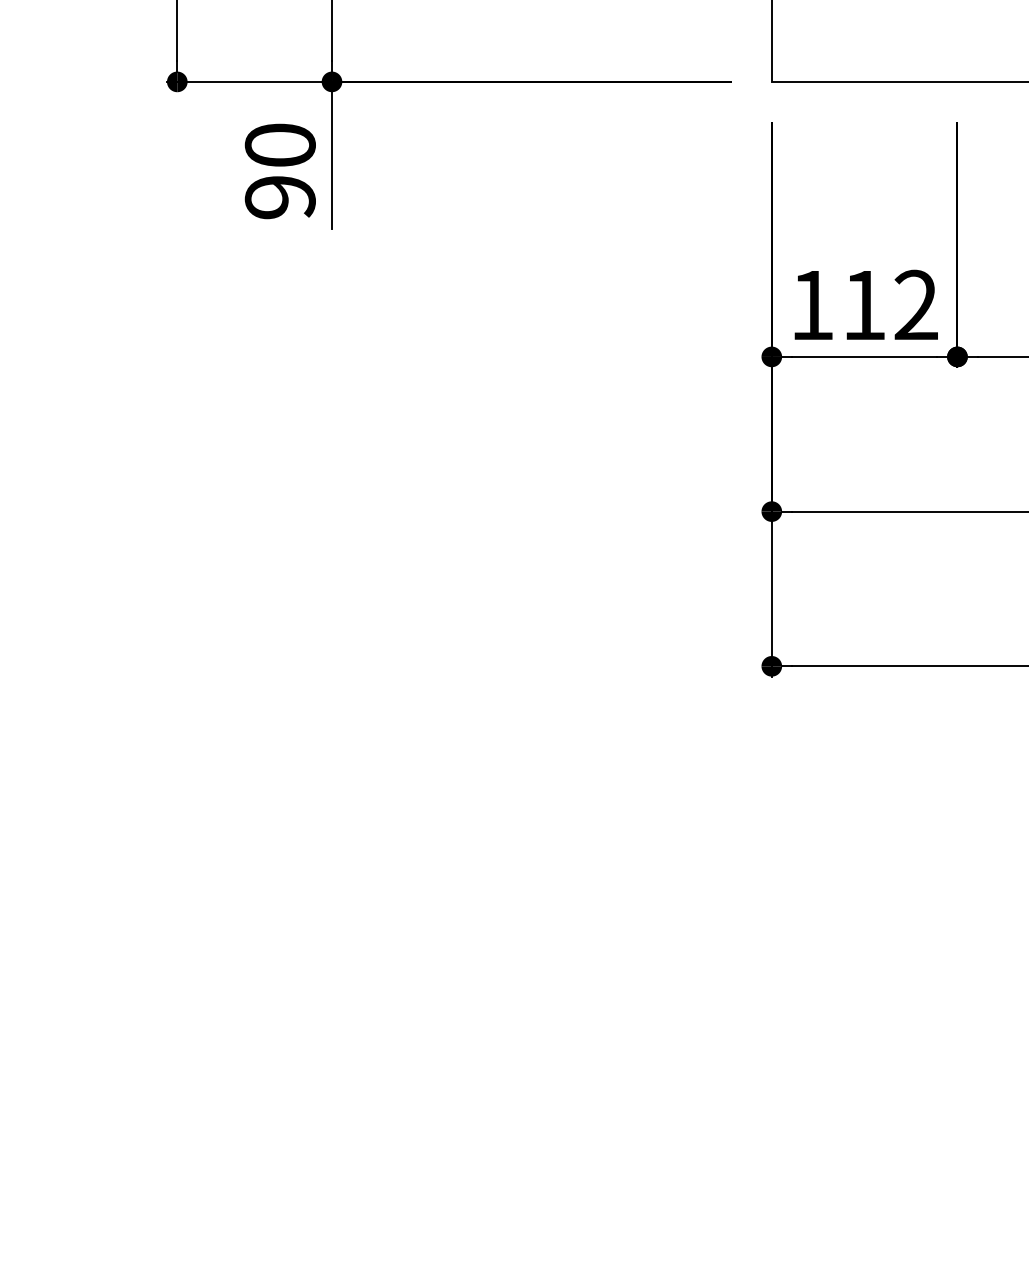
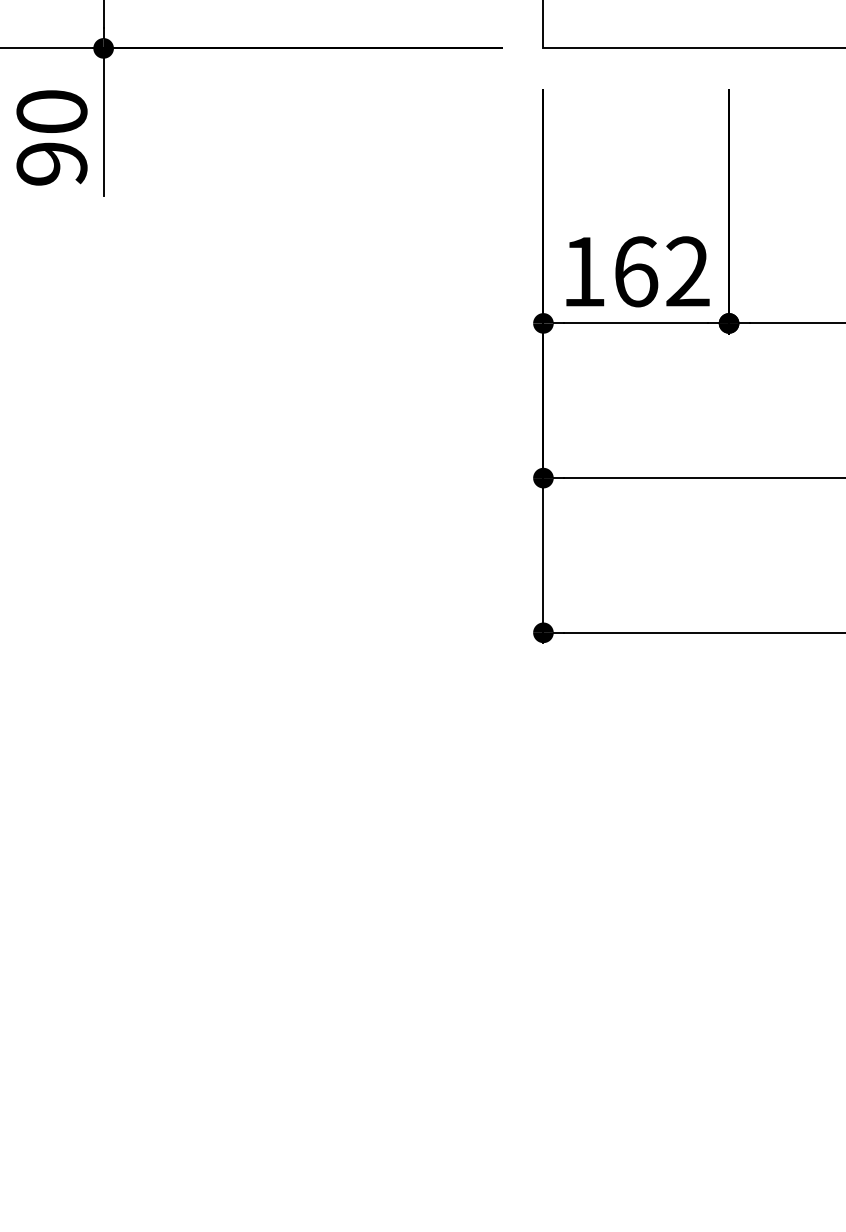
text: (864, 304) -> (636, 270), 112 -> 162

